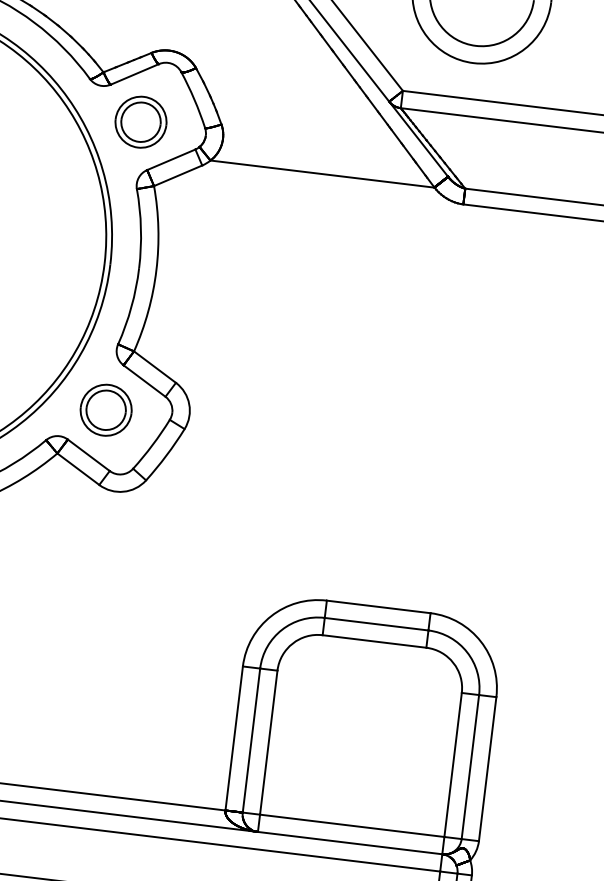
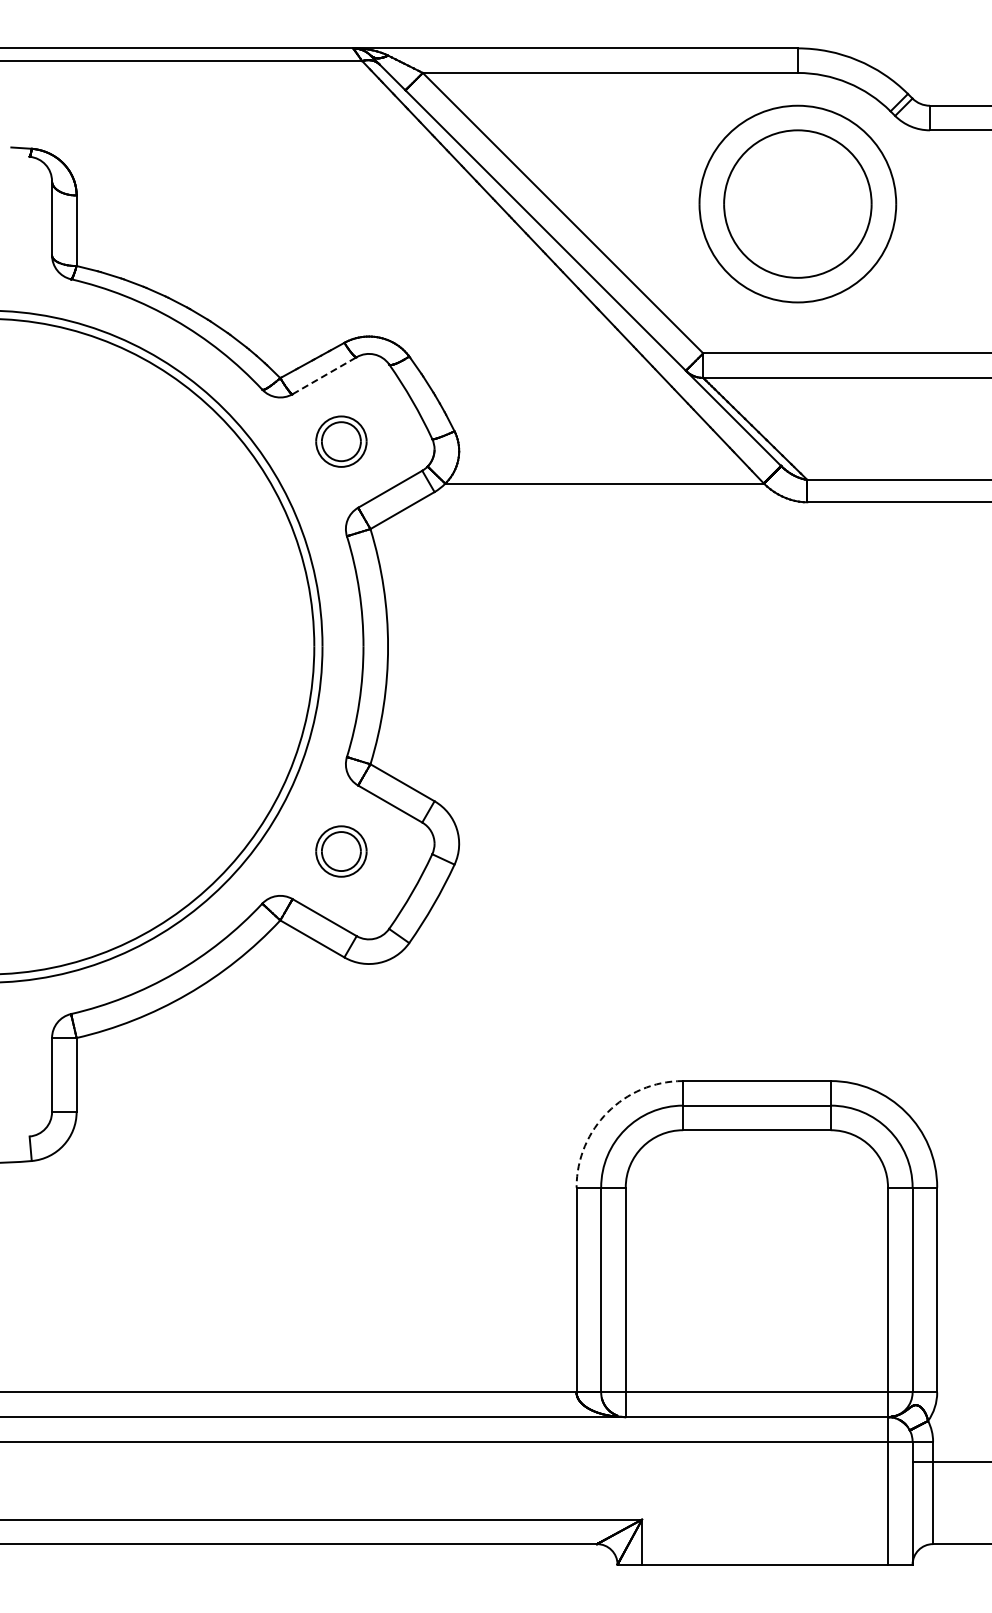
line: (135, 74) -> (325, 375), solid -> dashed
part: (141, 122) -> (341, 441), size x0.7
part: (106, 410) -> (341, 851), size x0.7
arc: (271, 616) -> (607, 1112), solid -> dashed

